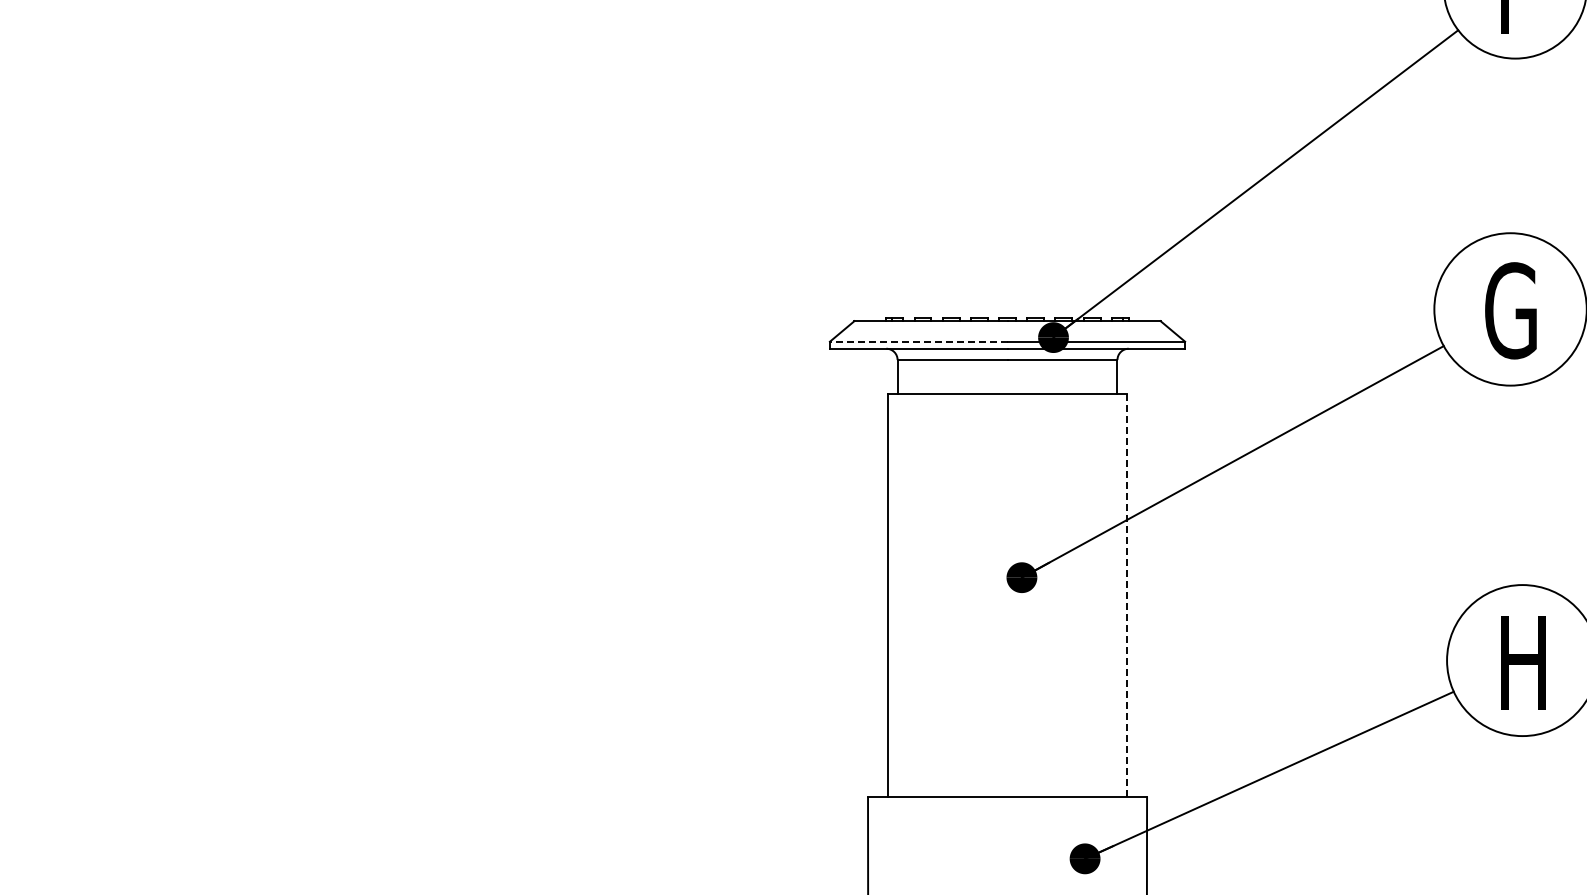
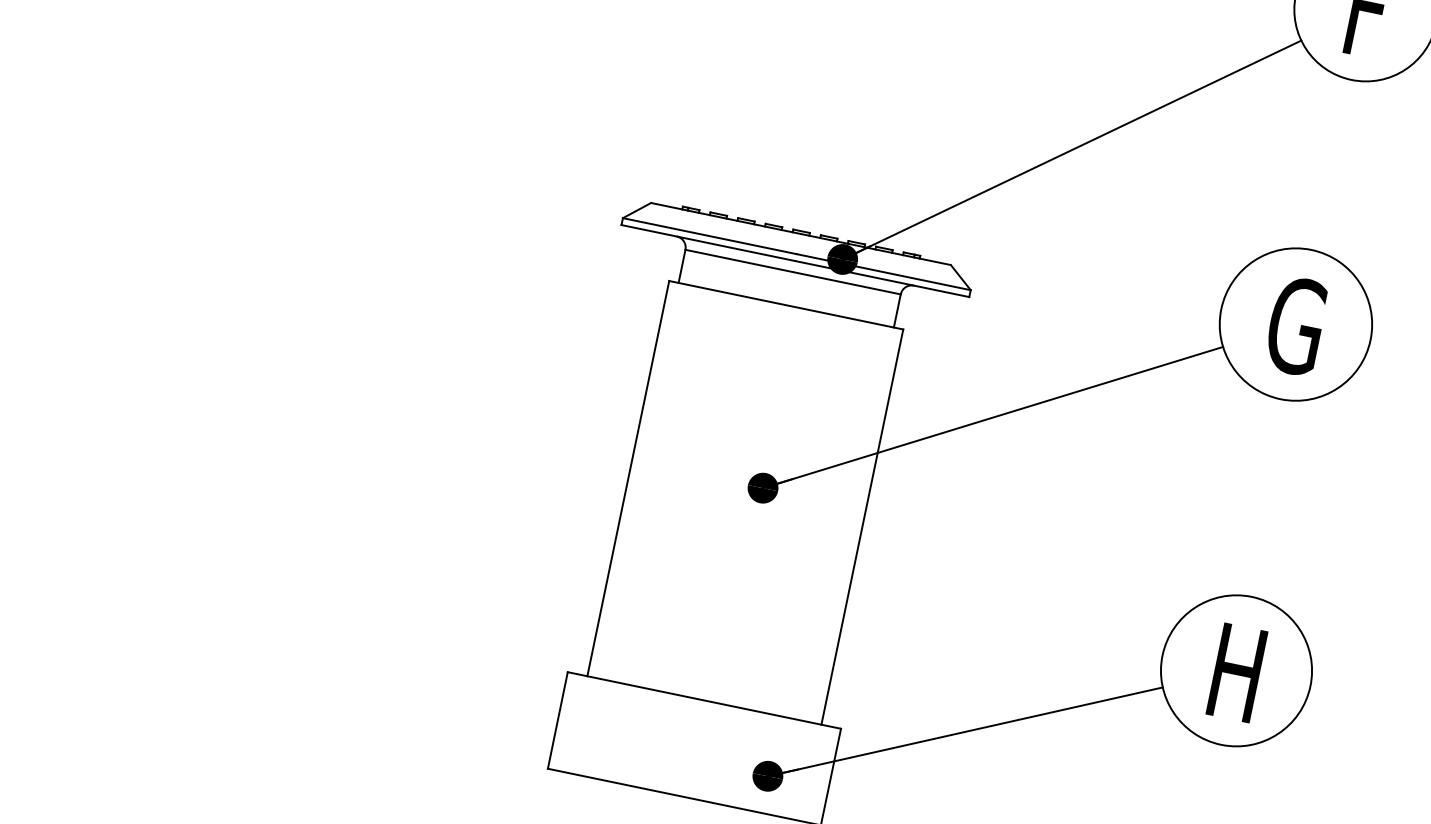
line: (918, 341) -> (709, 235), dashed -> solid
line: (1127, 595) -> (862, 527), dashed -> solid

